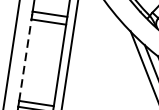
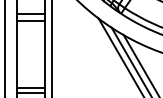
line: (25, 60) -> (16, 54), dashed -> solid

